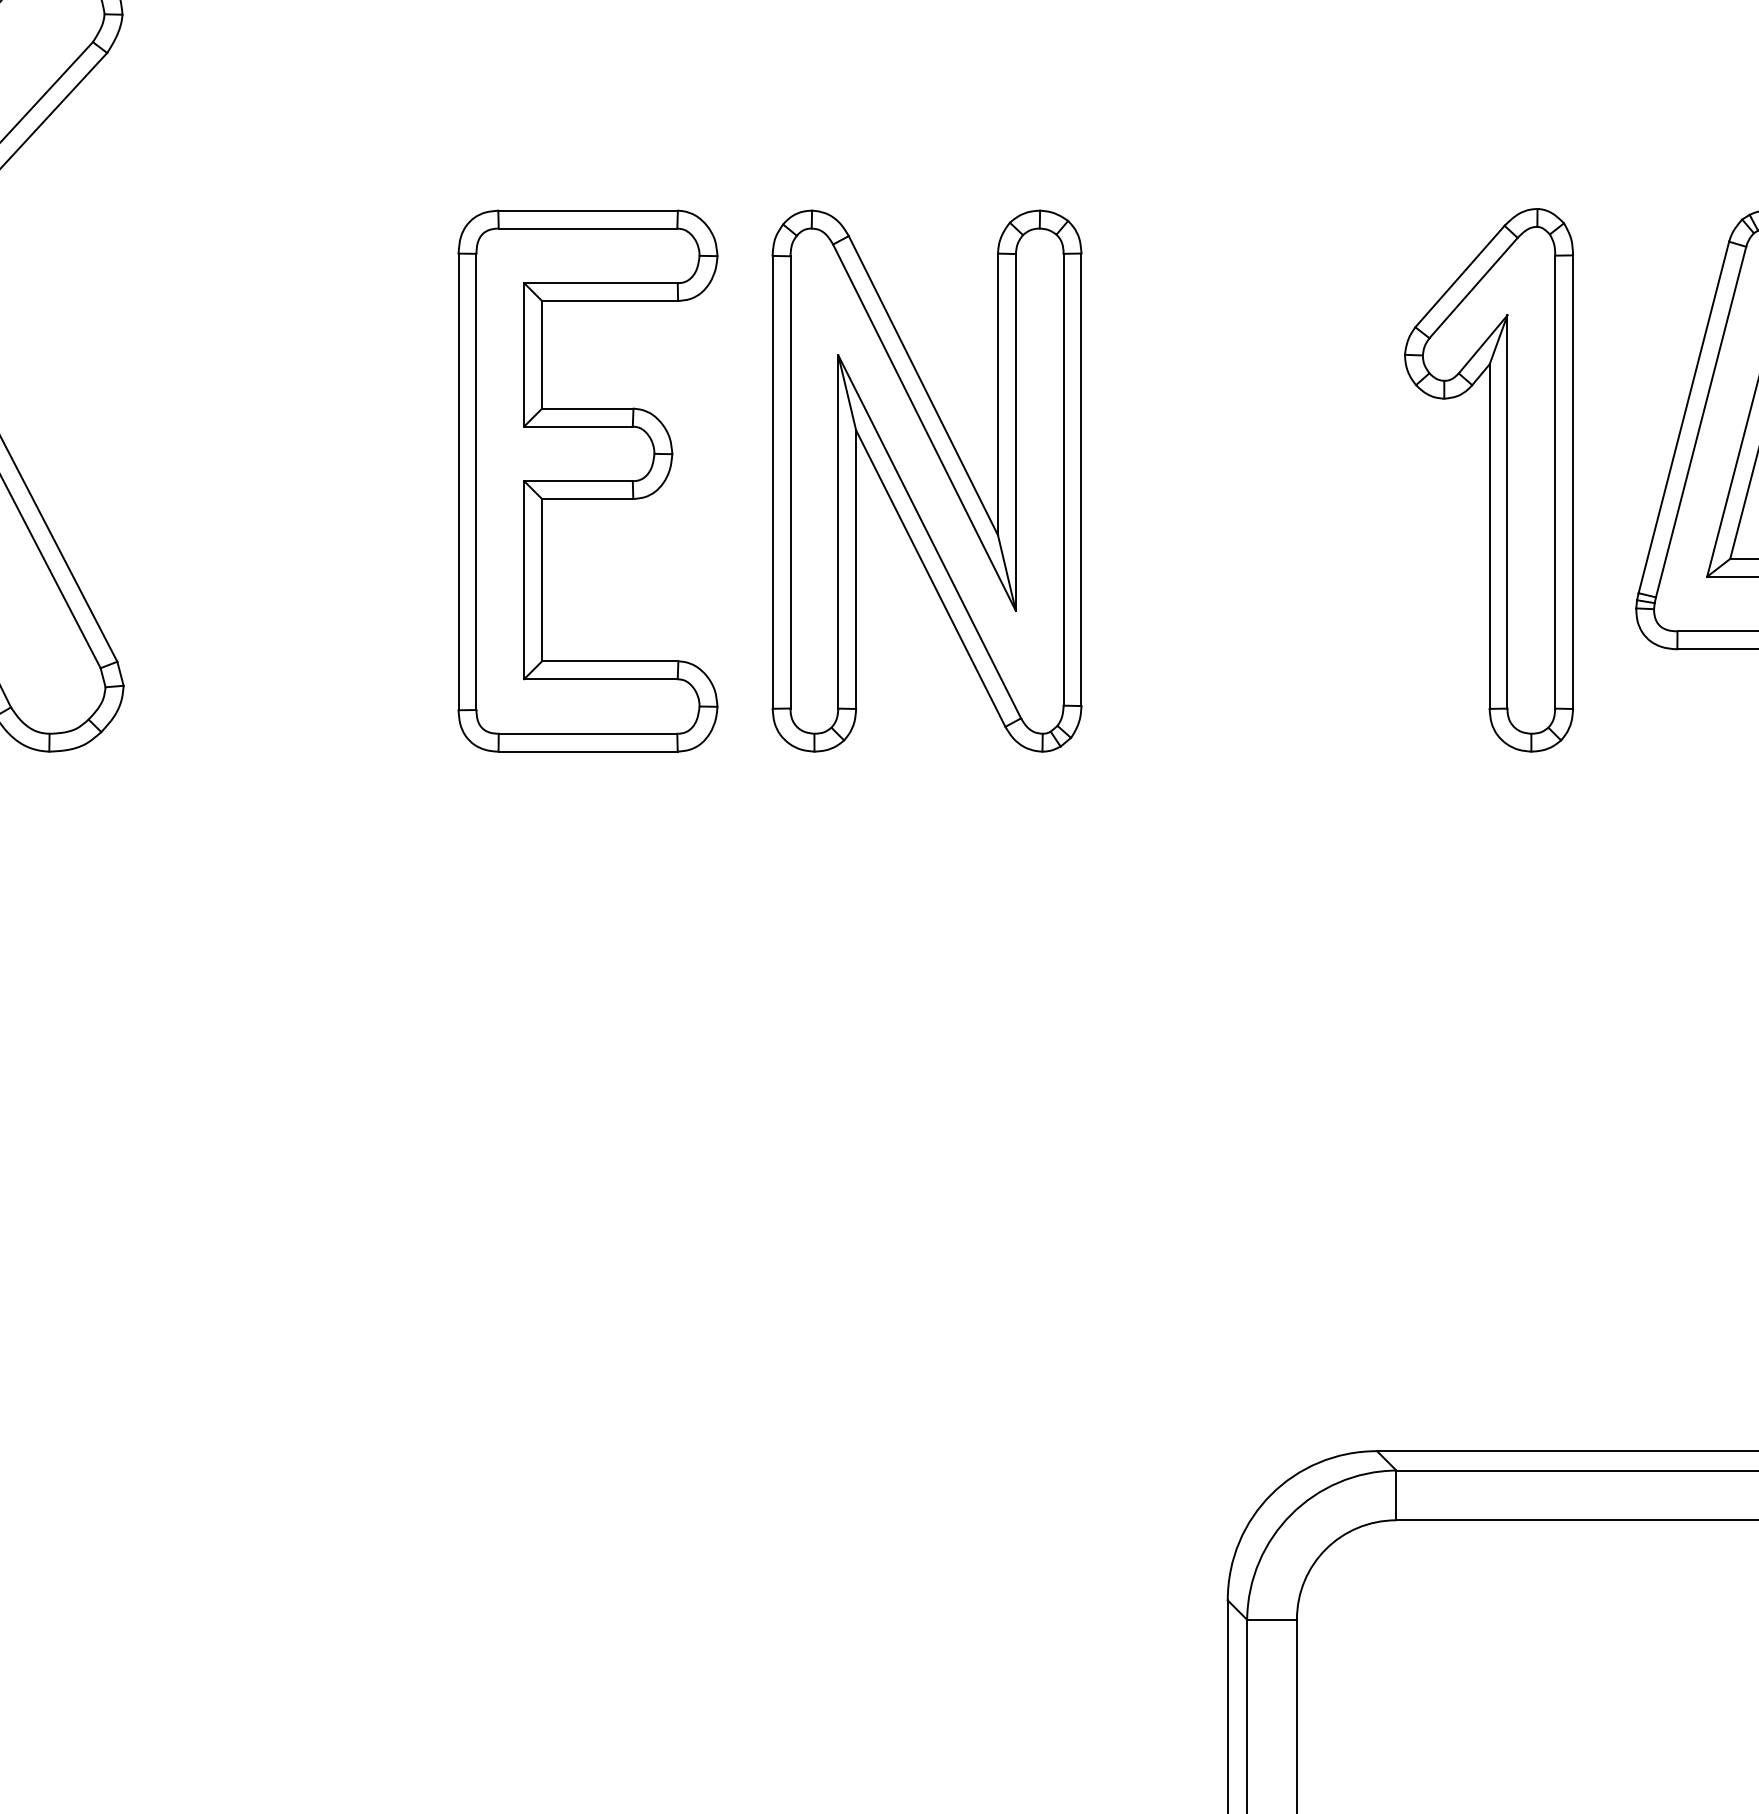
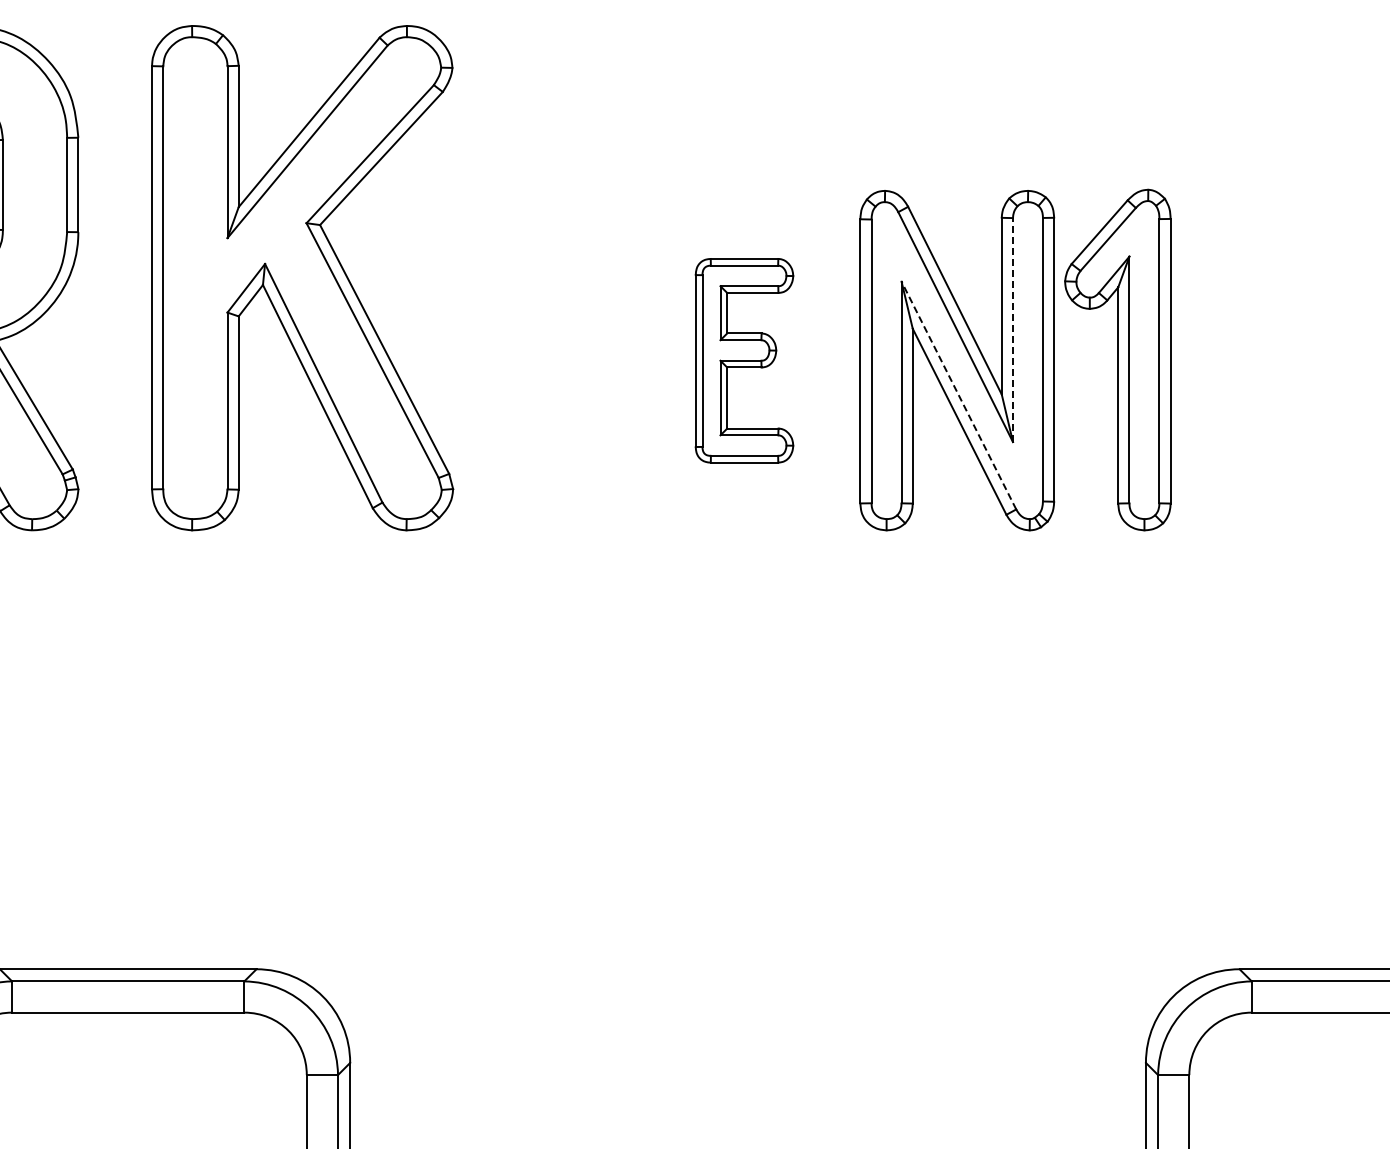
line: (1015, 433) -> (1012, 330), solid -> dashed
part: (1488, 479) -> (1117, 359), moved
part: (587, 480) -> (744, 360), size x0.6
line: (929, 536) -> (958, 395), solid -> dashed

